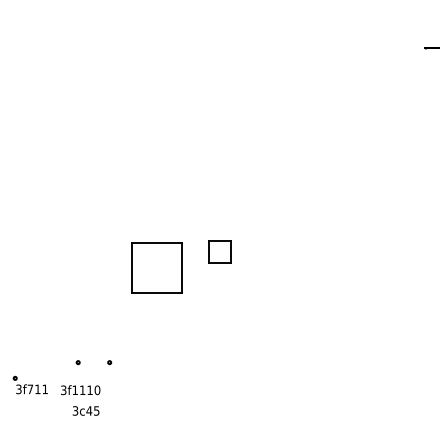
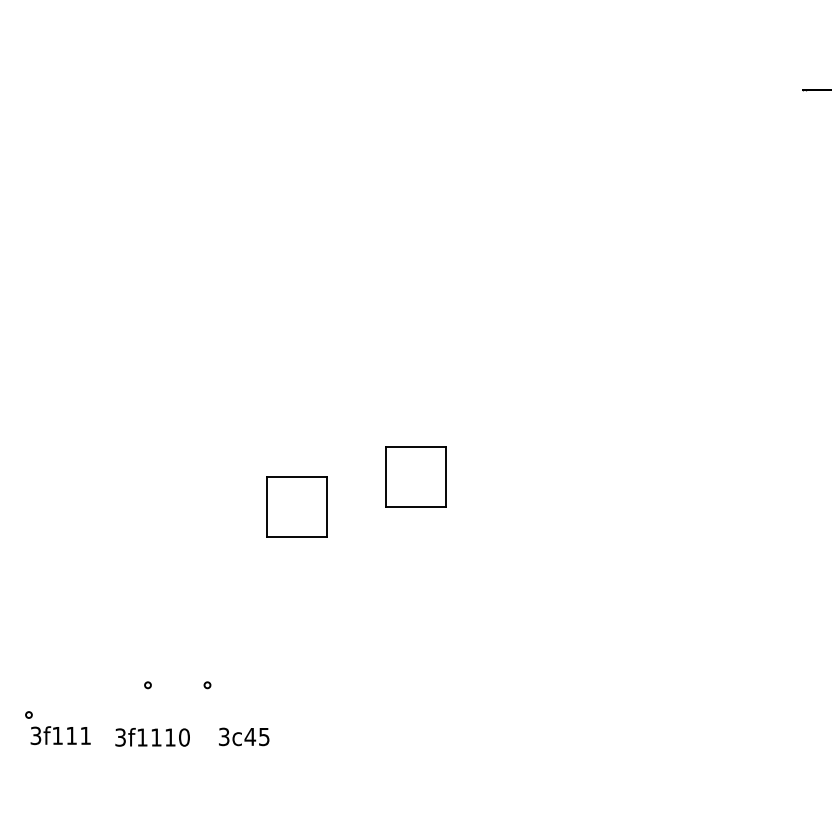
part: (219, 252) -> (415, 477), size x1.43
part: (156, 267) -> (295, 505), size x0.62
text: (30, 389) -> (57, 736), 3f711 -> 3f111
text: (85, 410) -> (243, 736), moved

